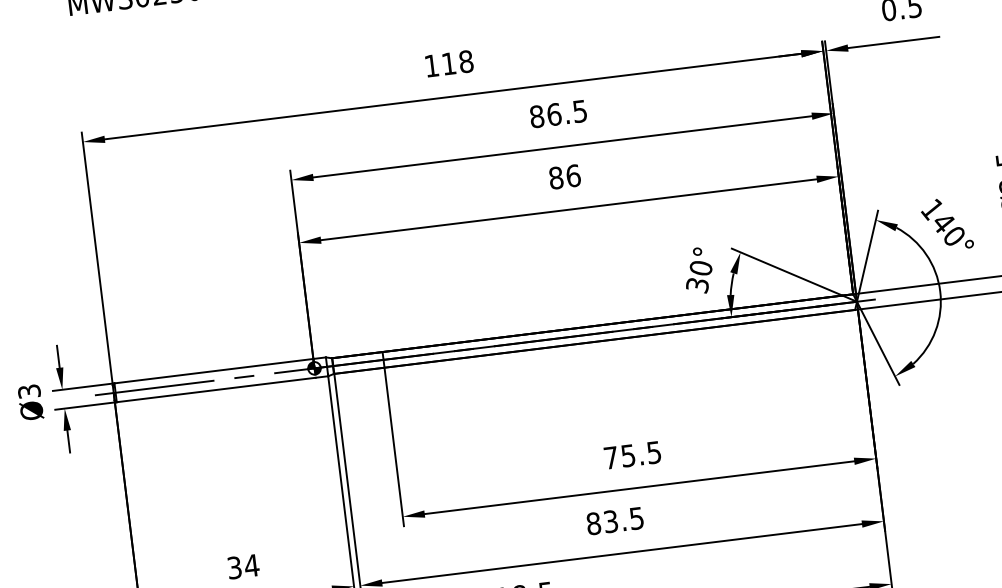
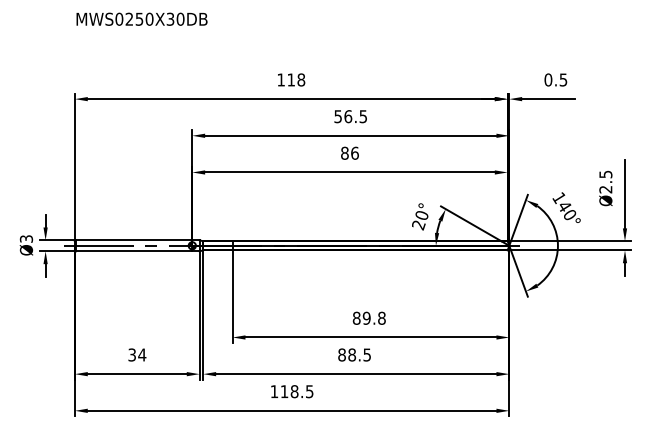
text: (537, 116) -> (338, 116), 86.5 -> 56.5
text: (697, 286) -> (418, 225), 30° -> 20°
text: (631, 454) -> (368, 317), 75.5 -> 89.8
text: (611, 520) -> (352, 354), 83.5 -> 88.5

